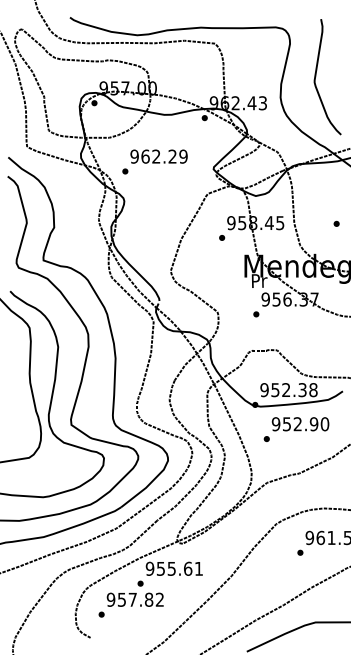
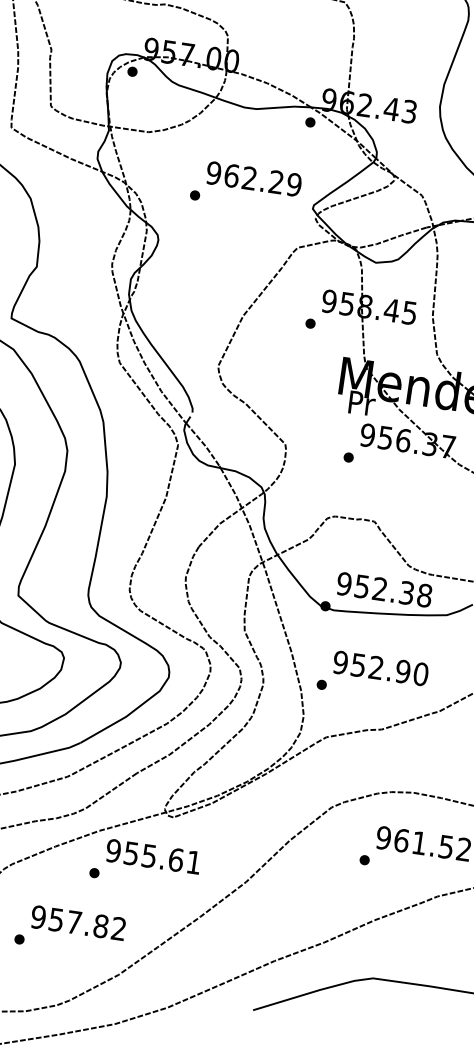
text: (154, 161) -> (245, 185), moved
text: (296, 429) -> (372, 676), moved
text: (130, 604) -> (69, 929), moved

